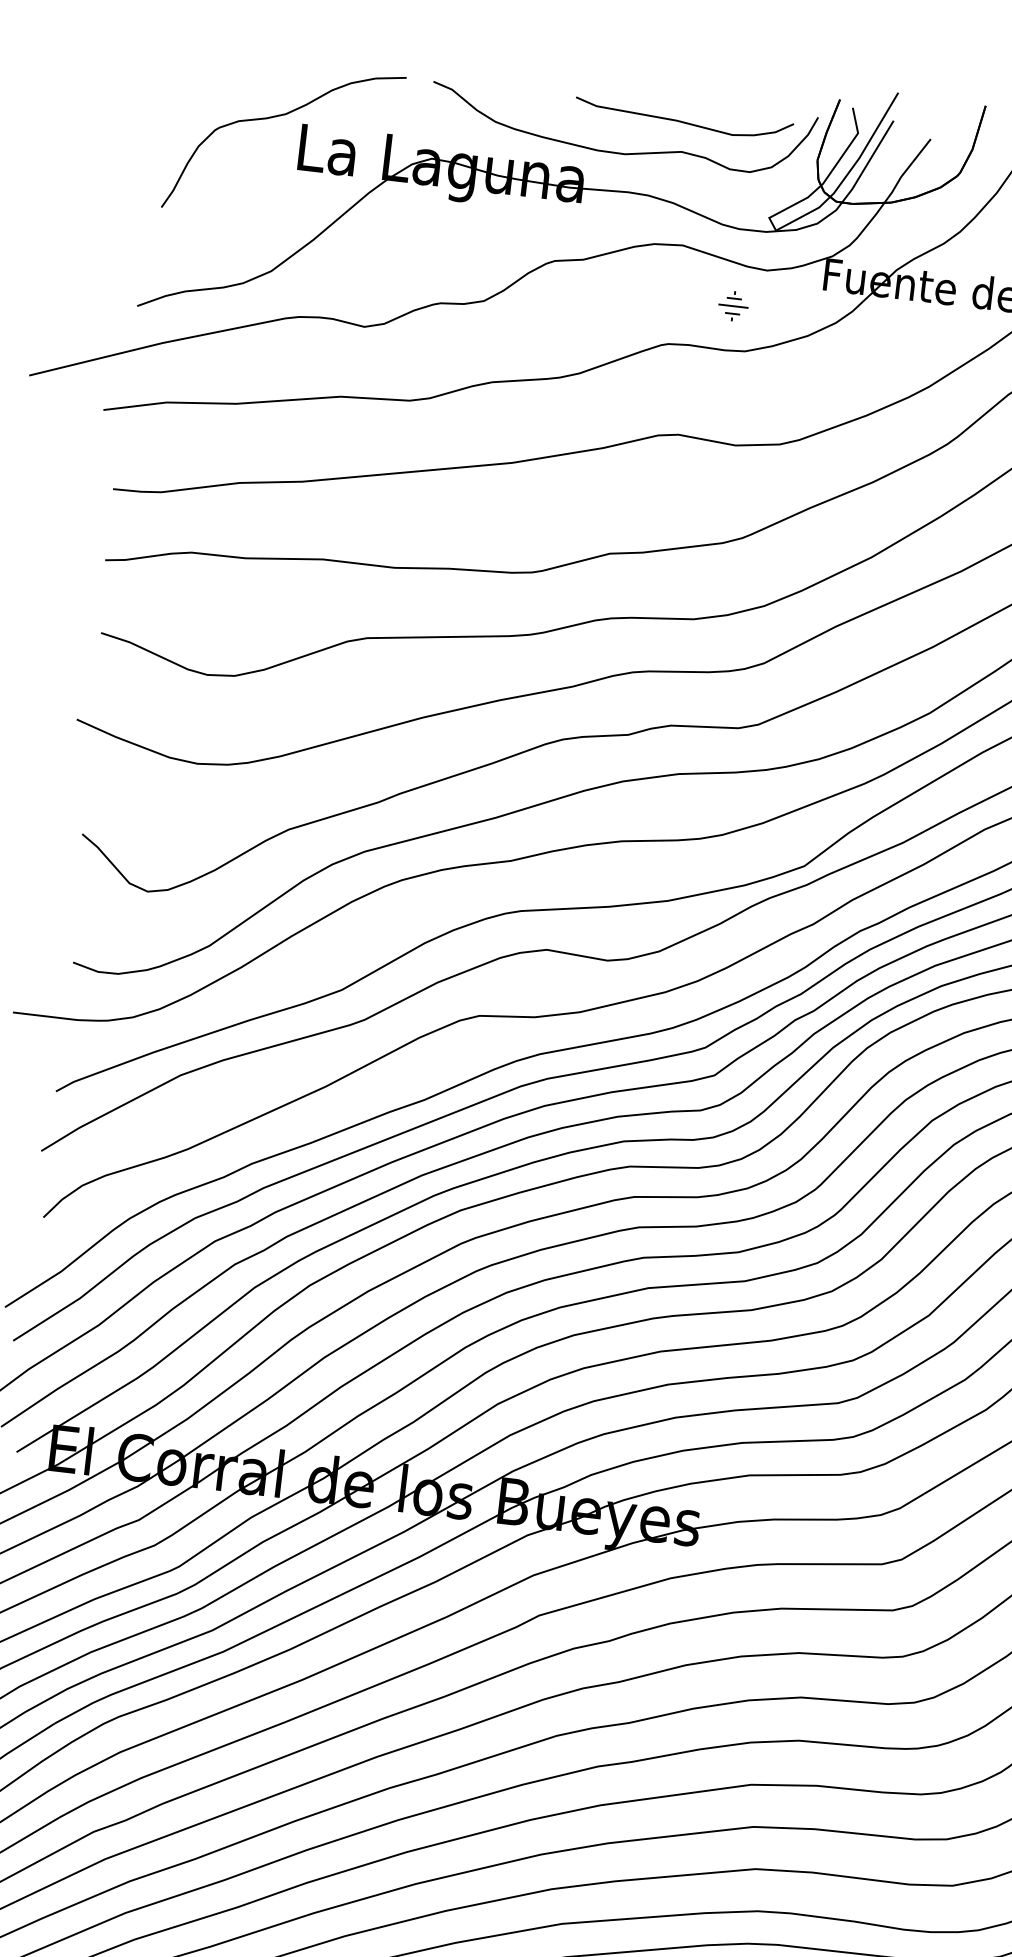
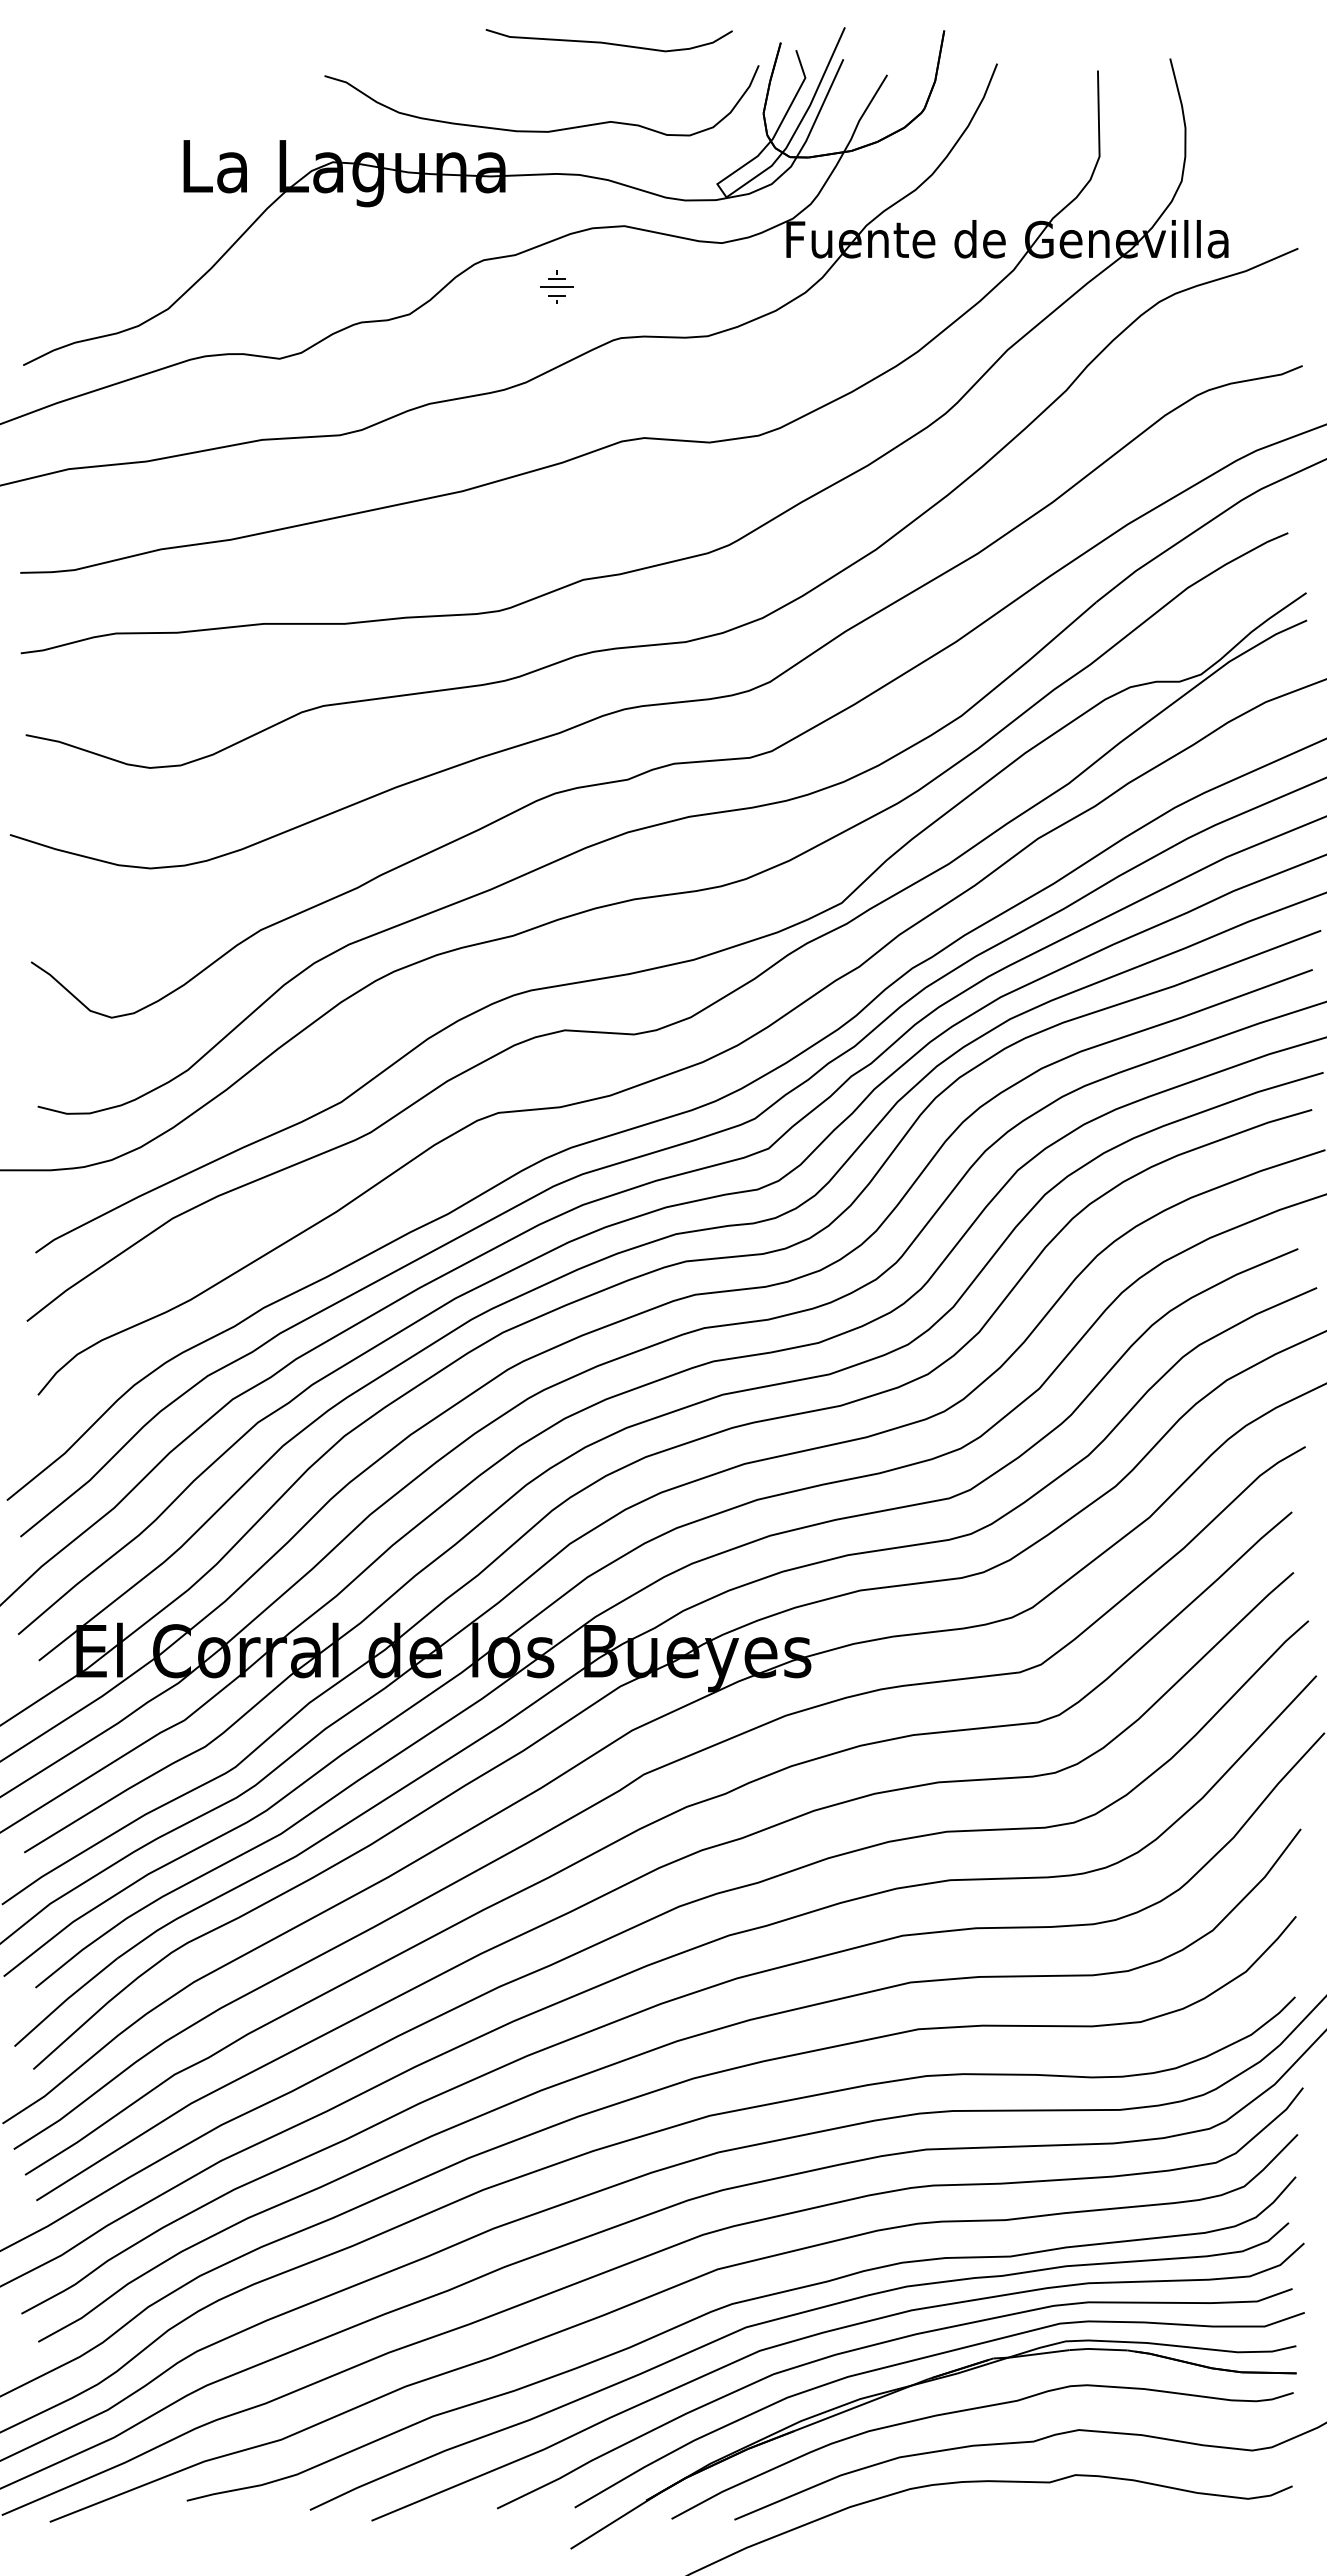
curve: (278, 116) -> (156, 135), removed
curve: (683, 121) -> (608, 42), moved
part: (733, 305) -> (556, 286), moved

